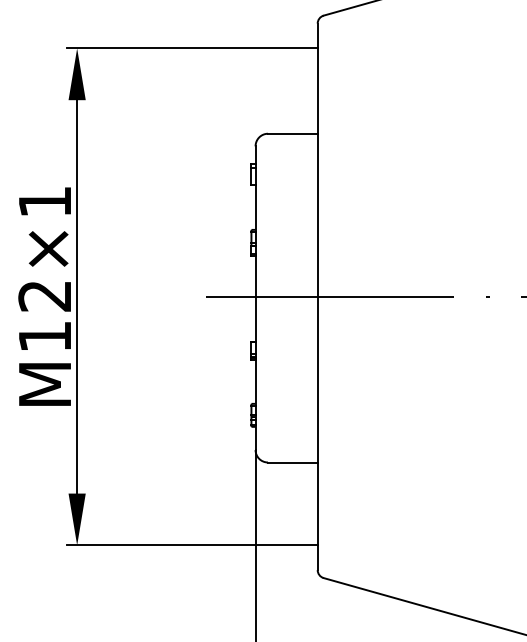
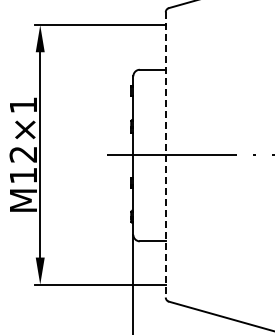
line: (317, 296) -> (165, 154), solid -> dashed

